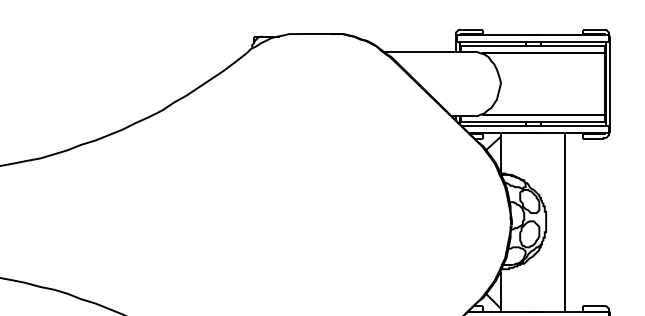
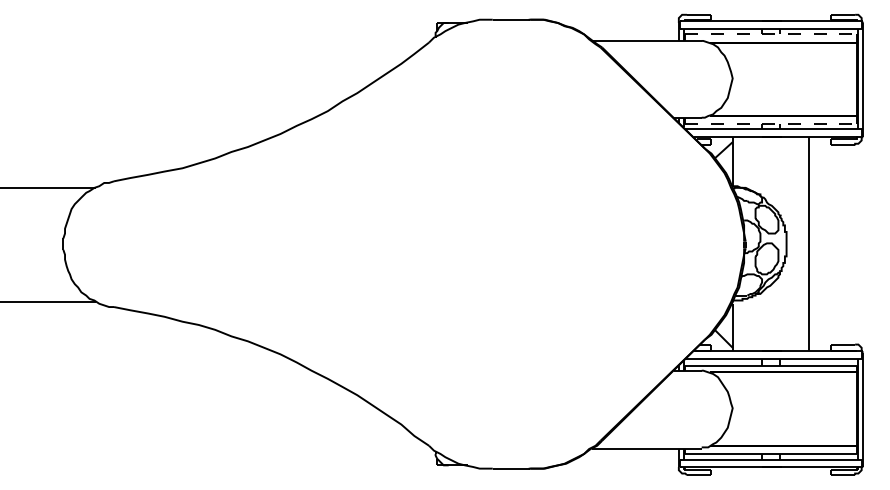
line: (534, 46) -> (772, 34), solid -> dashed
line: (534, 121) -> (772, 124), solid -> dashed

